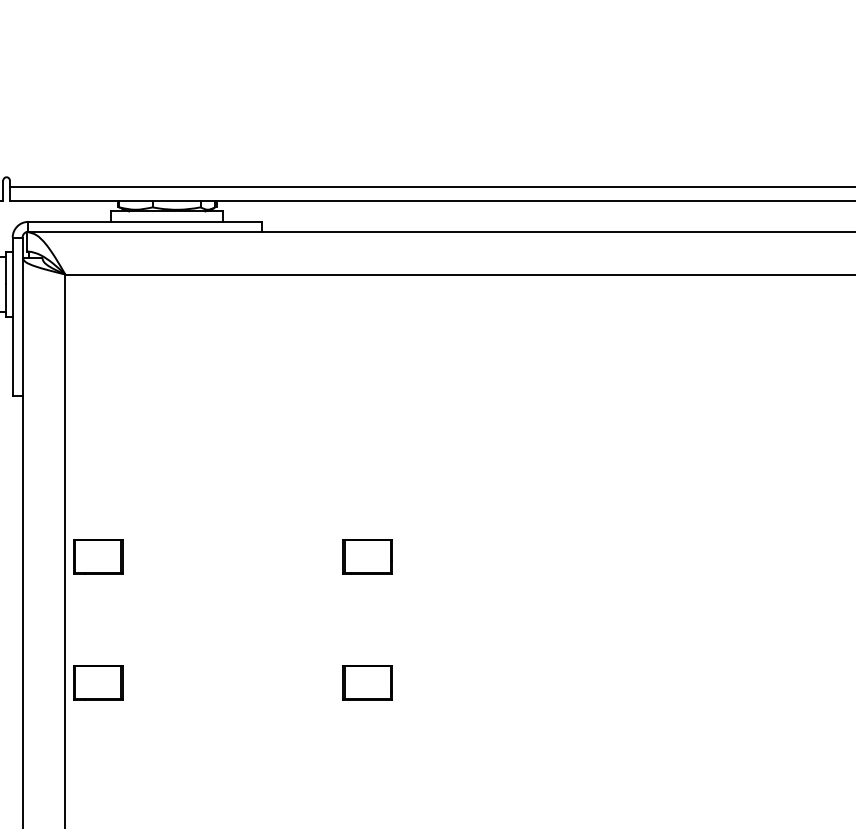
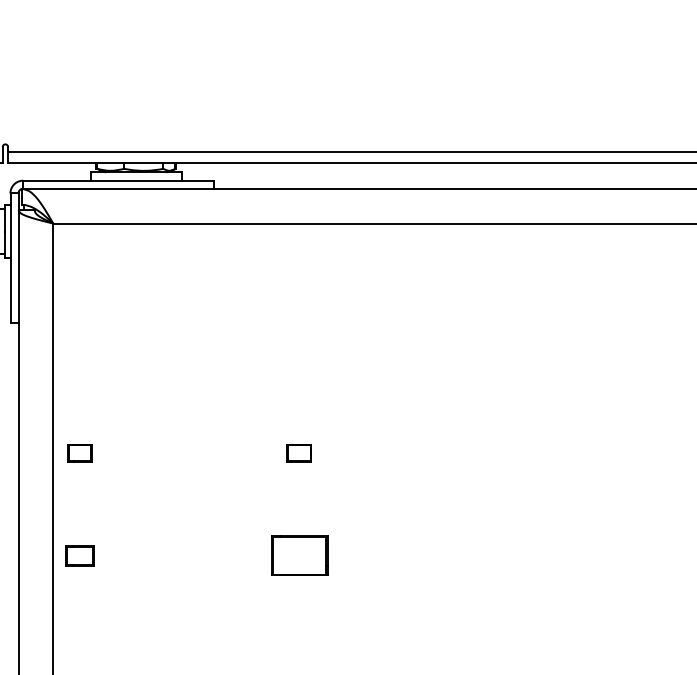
part: (98, 556) -> (80, 453), size x0.6
part: (367, 556) -> (299, 453), size x0.6
part: (98, 682) -> (80, 555), size x0.7
part: (367, 682) -> (299, 555), size x1.4

